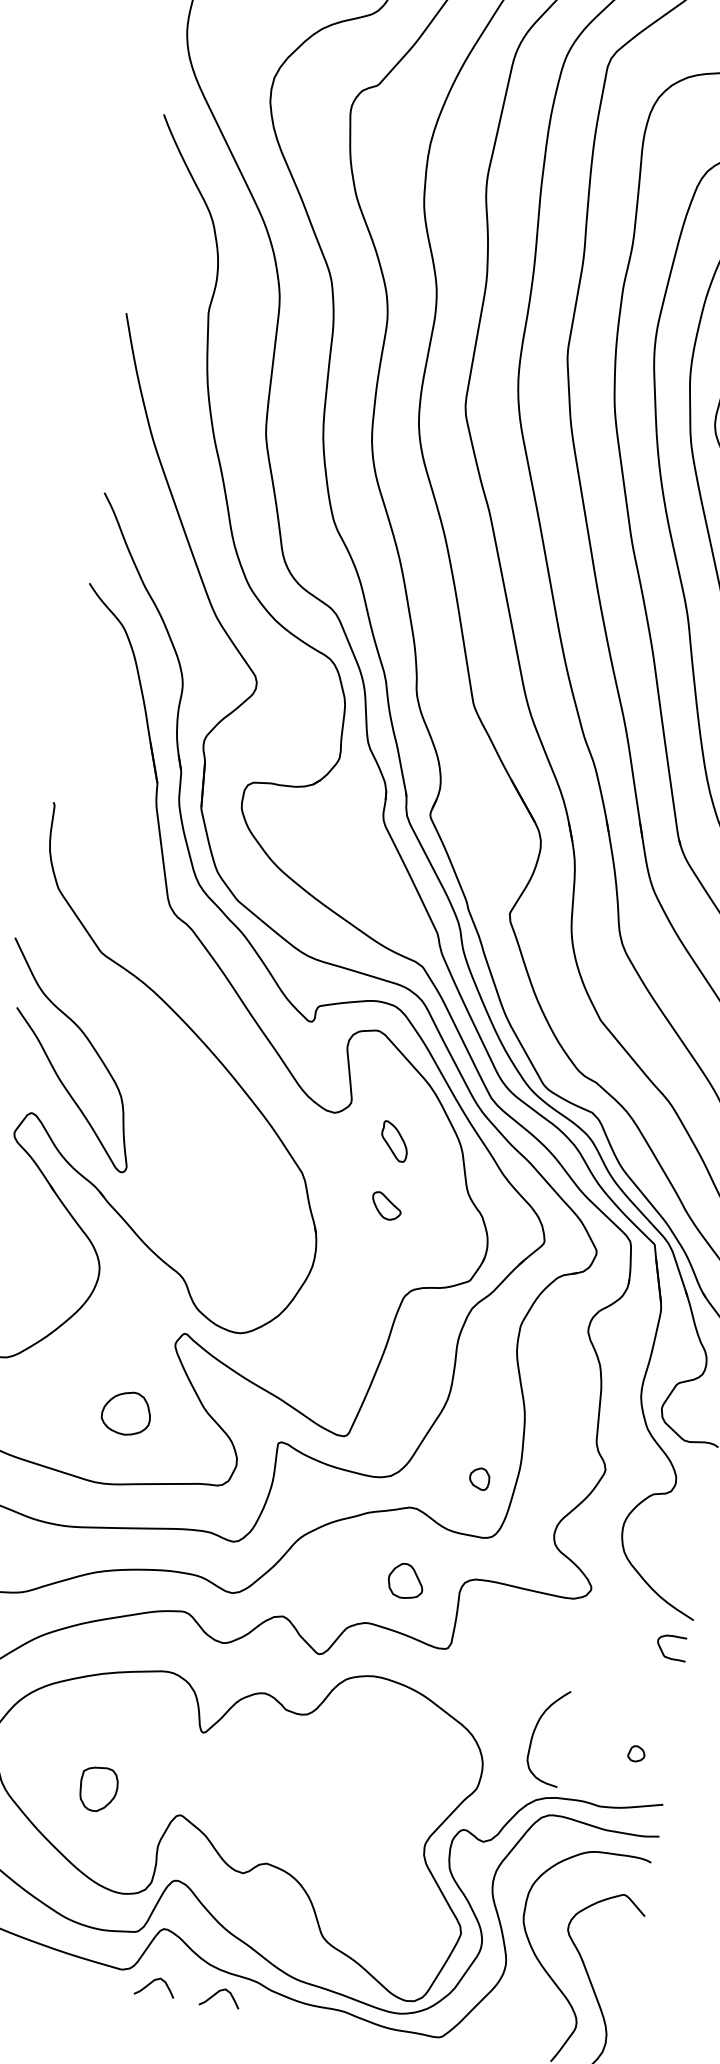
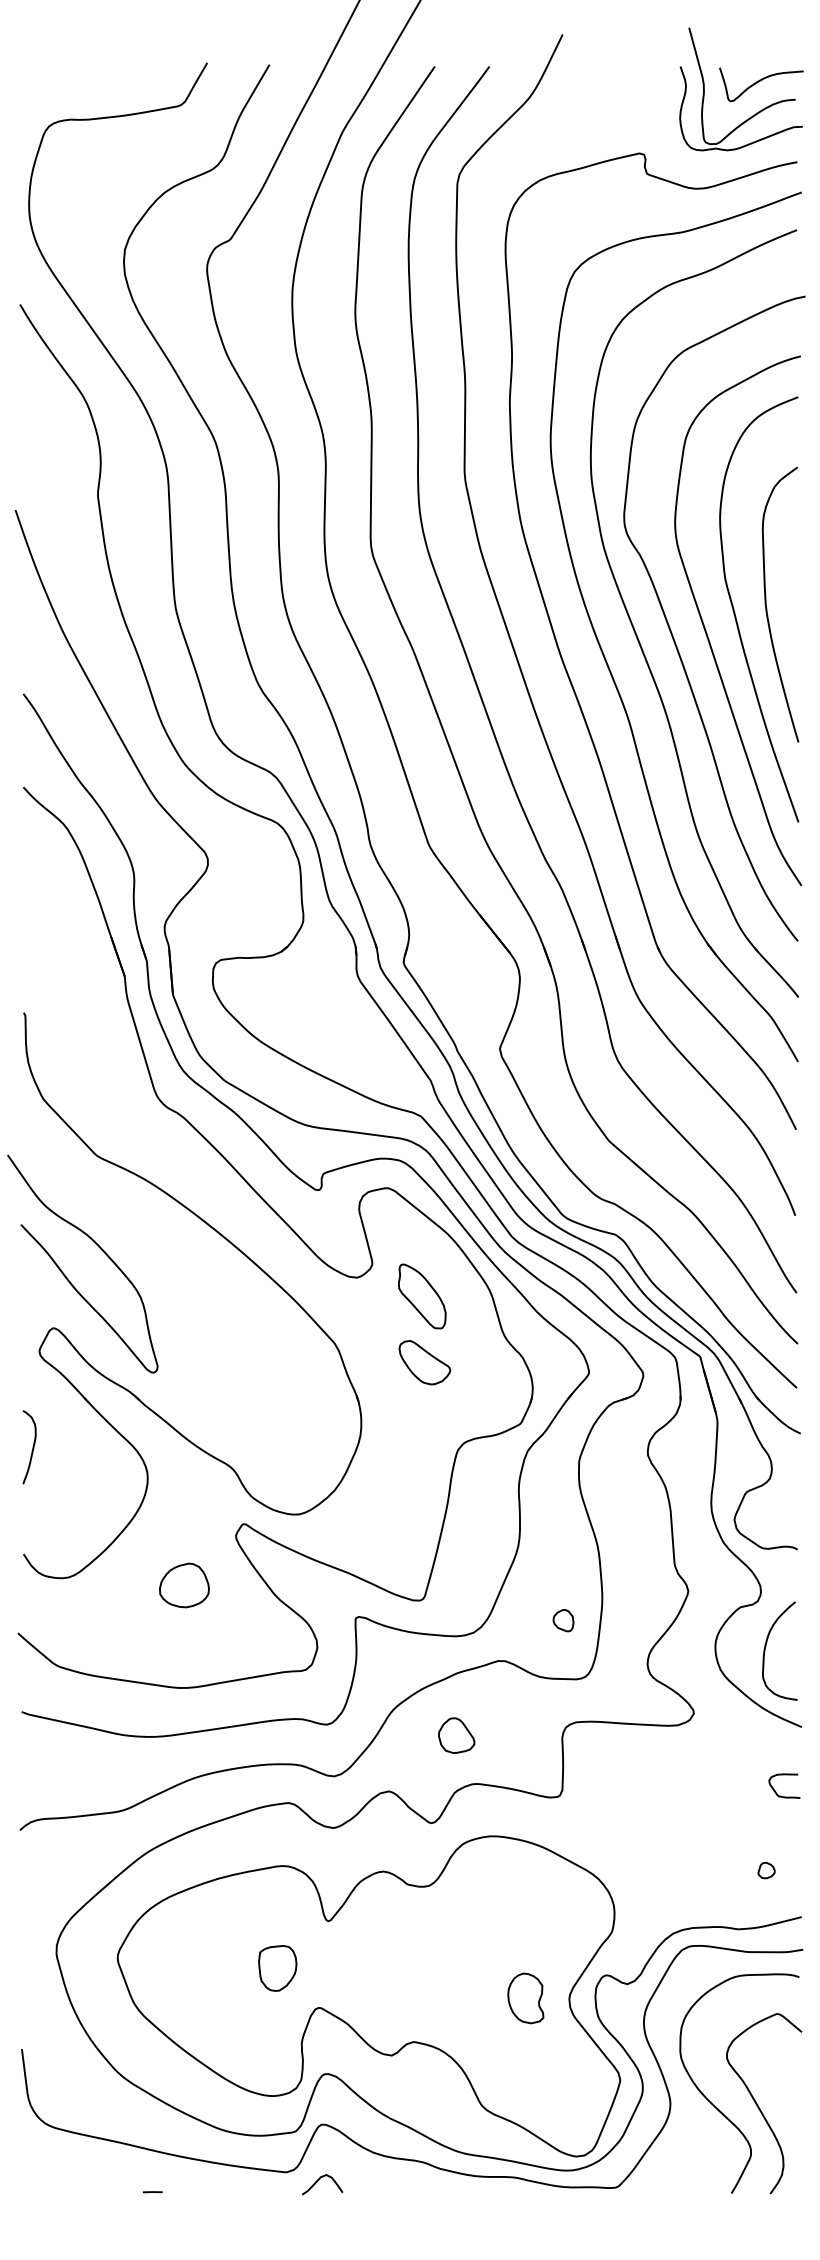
part: (394, 1141) -> (422, 1296), size x1.67
part: (386, 1205) -> (424, 1362), size x1.67
part: (126, 1413) -> (184, 1585), moved
part: (405, 1581) -> (456, 1735), moved
curve: (673, 1637) -> (784, 1775), moved
curve: (535, 1730) -> (766, 1646), moved
part: (98, 1789) -> (277, 1968), moved
part: (382, 1839) -> (525, 1998), added
curve: (217, 1993) -> (386, 2180), removed

